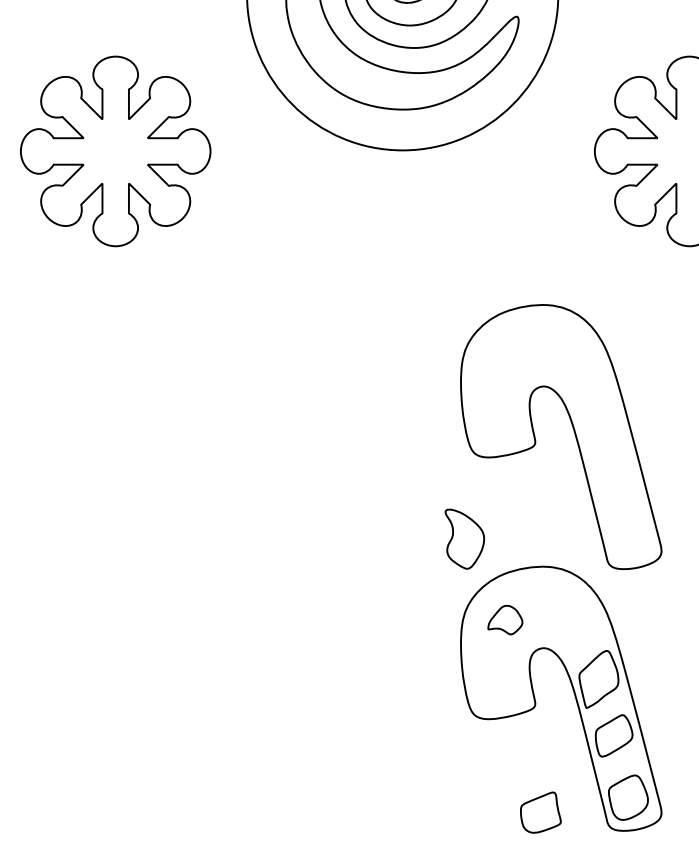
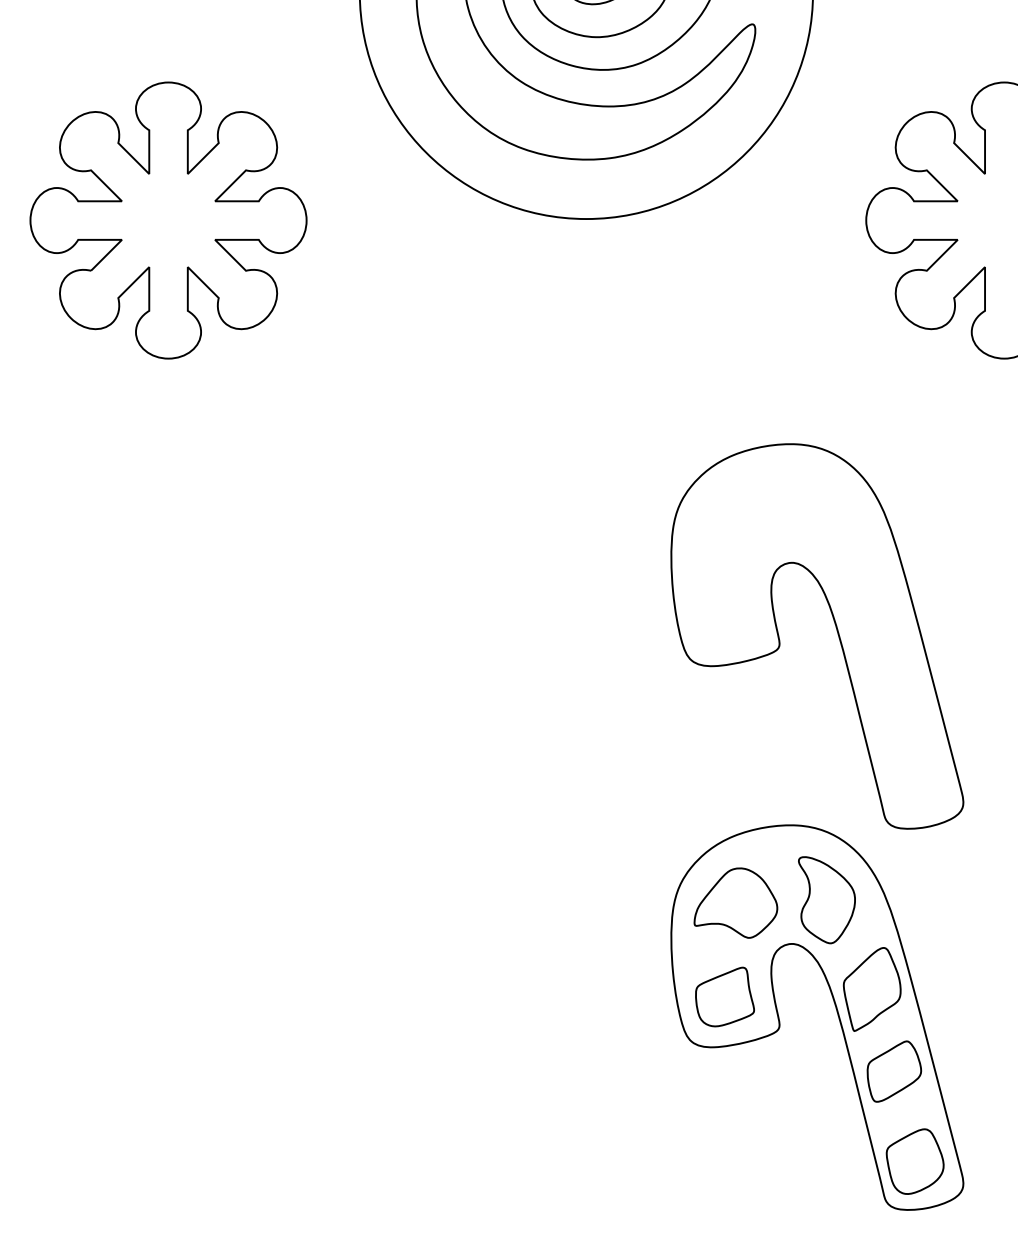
part: (464, 538) -> (826, 899), moved
part: (505, 619) -> (736, 902), size x1.67
part: (540, 812) -> (724, 996), moved

